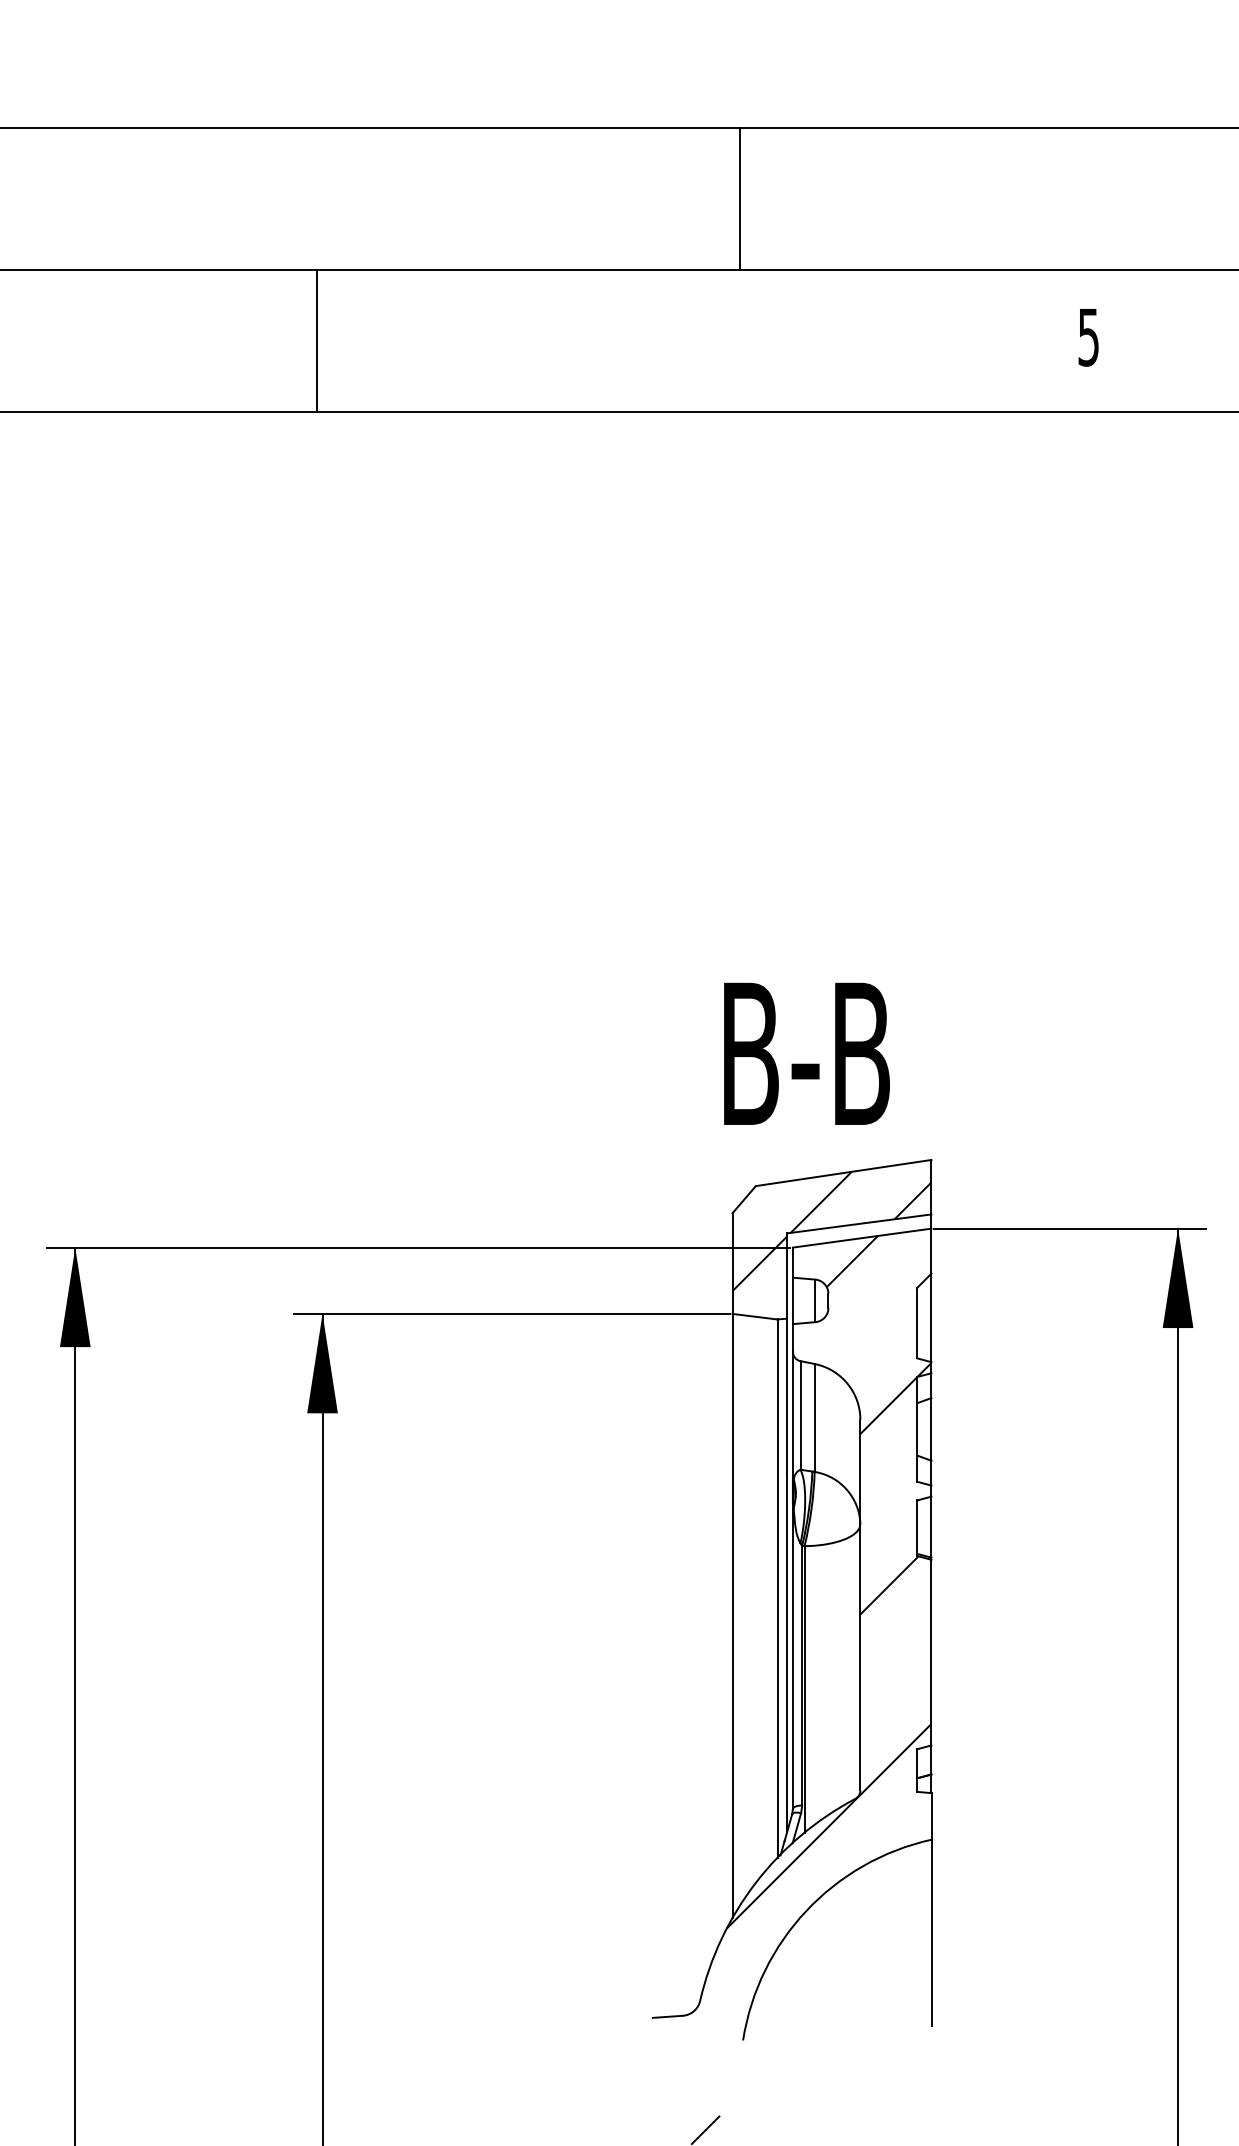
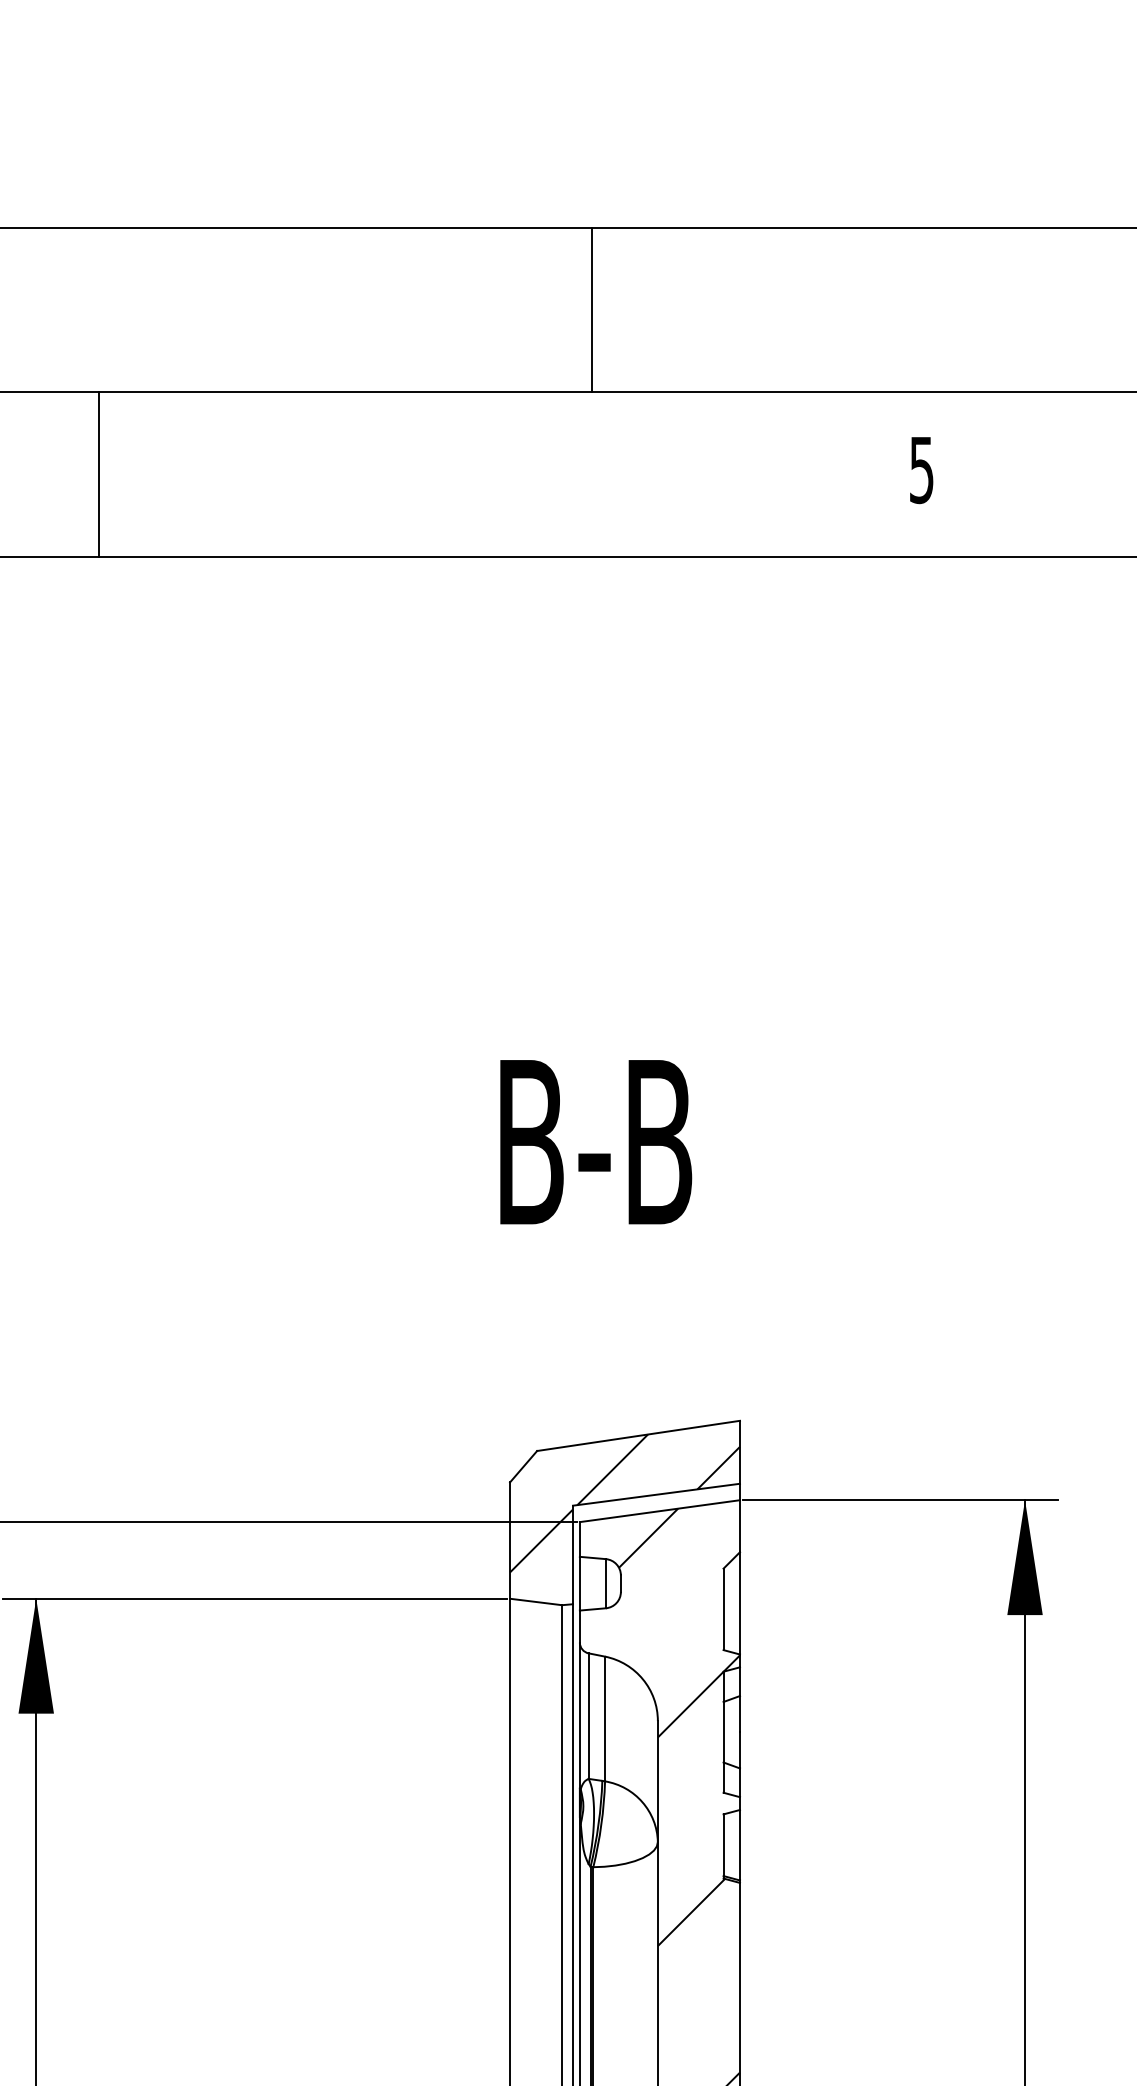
line: (740, 199) -> (592, 310), moved
line: (317, 341) -> (99, 474), moved
text: (806, 1053) -> (595, 1141), moved

